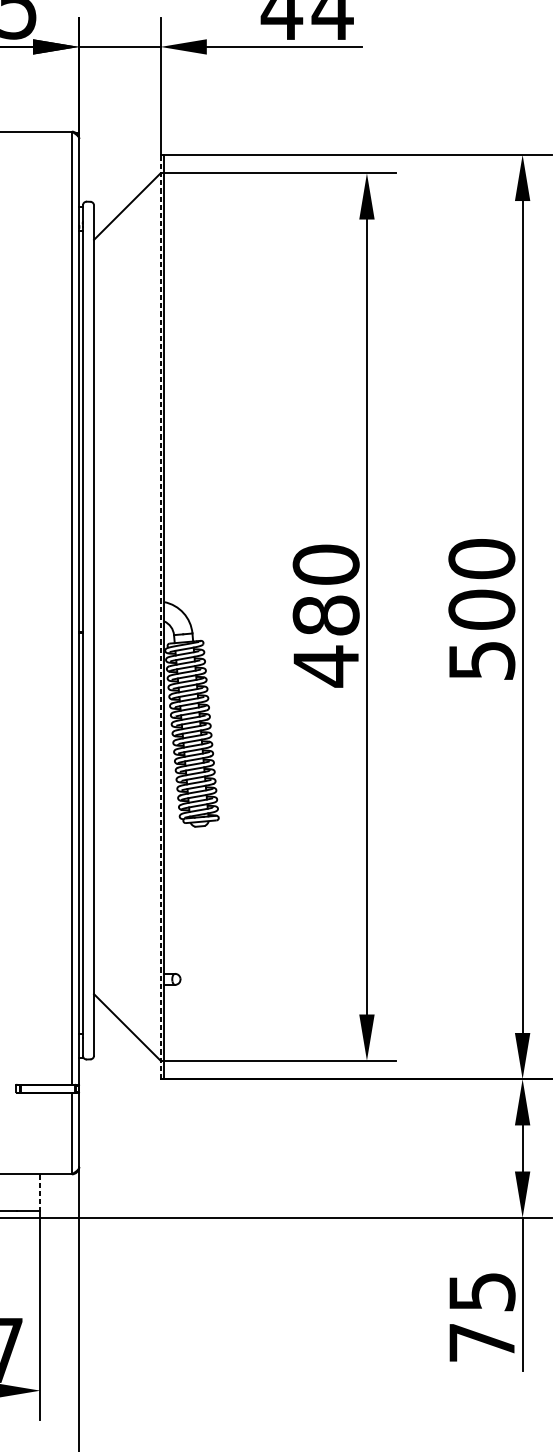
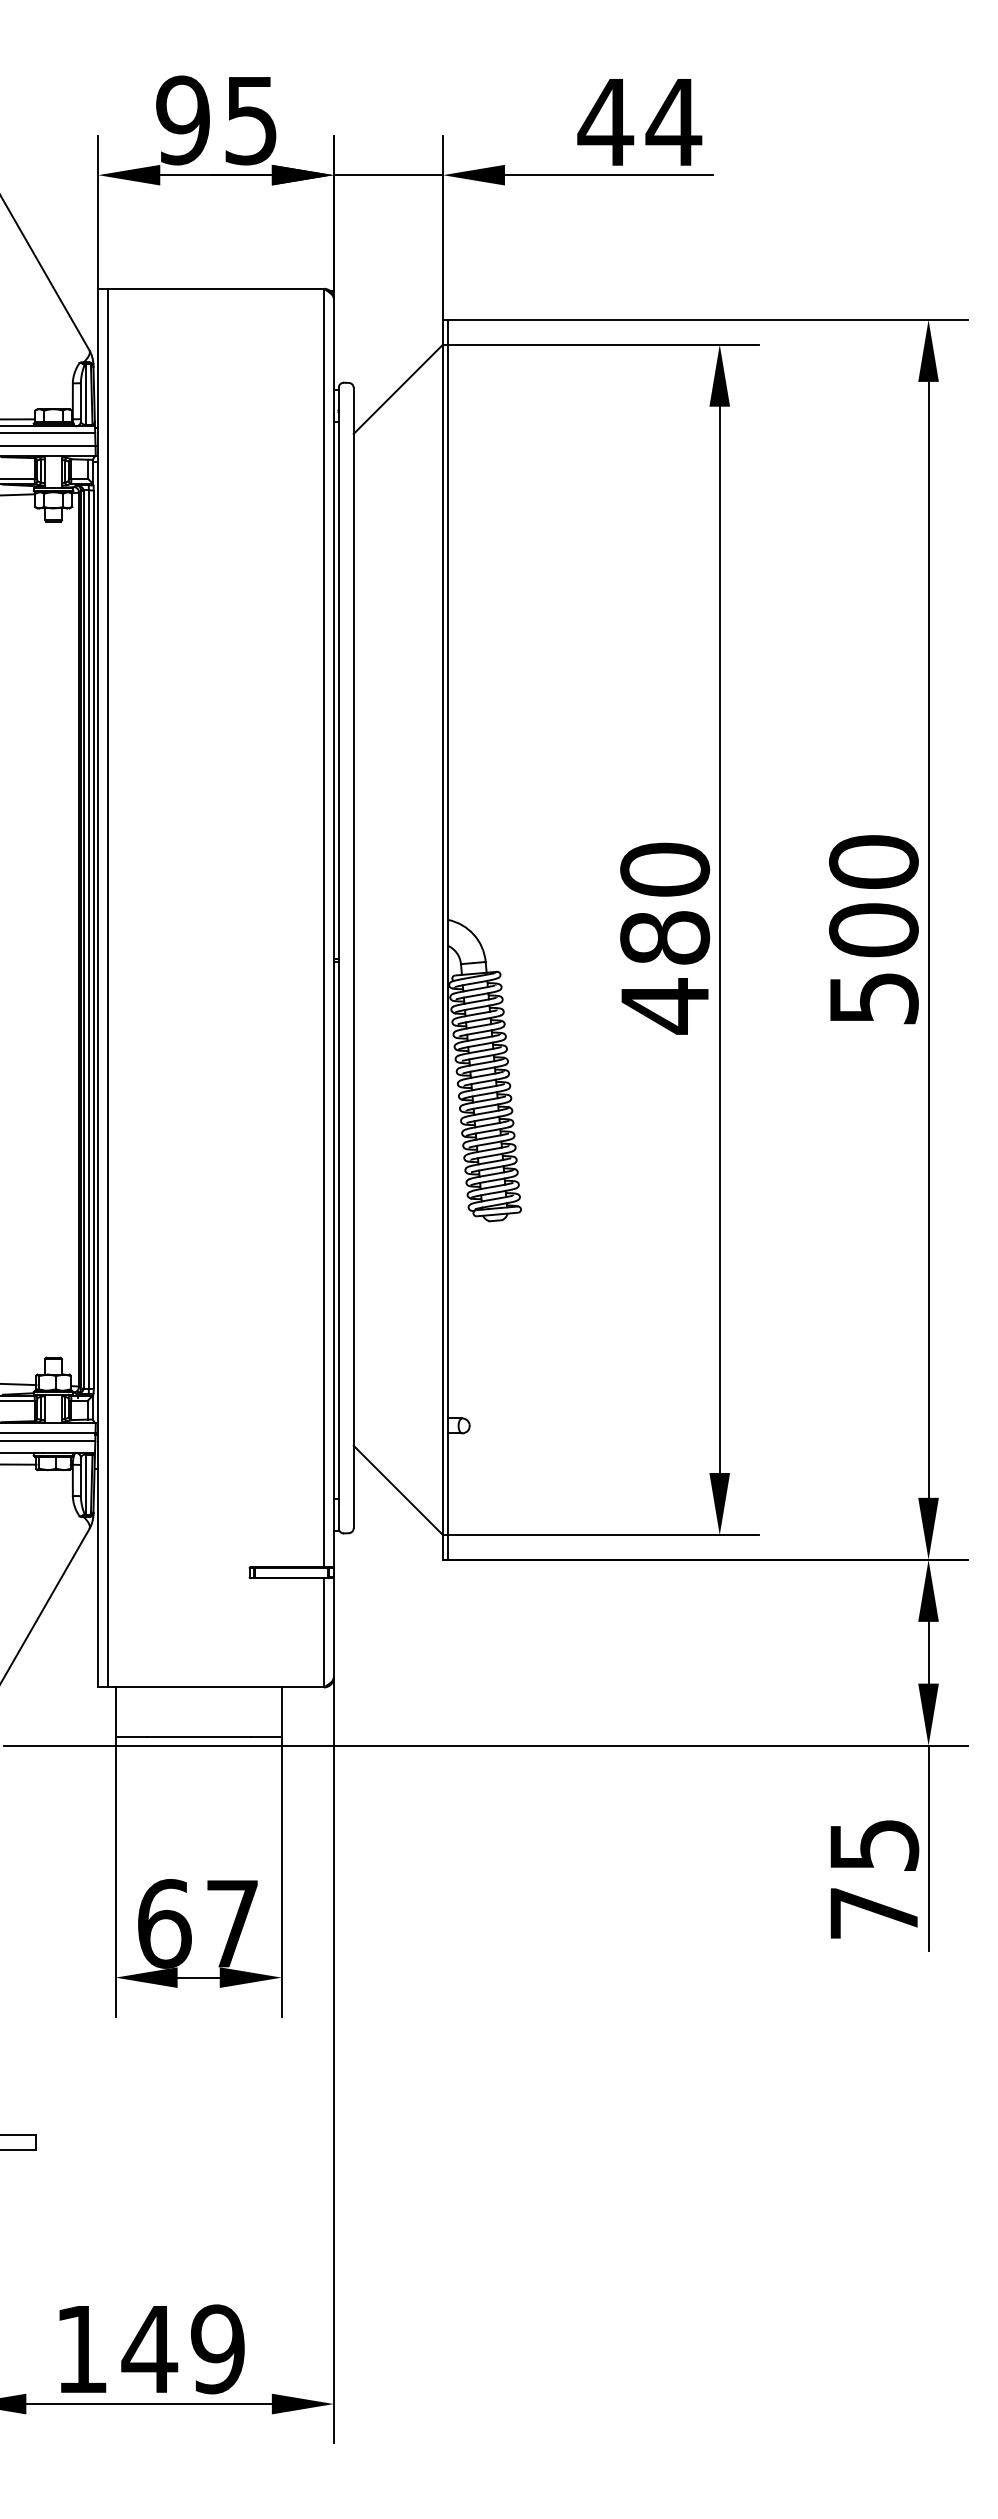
line: (160, 616) -> (442, 939), dashed -> solid
line: (40, 1193) -> (281, 1712), dashed -> solid

